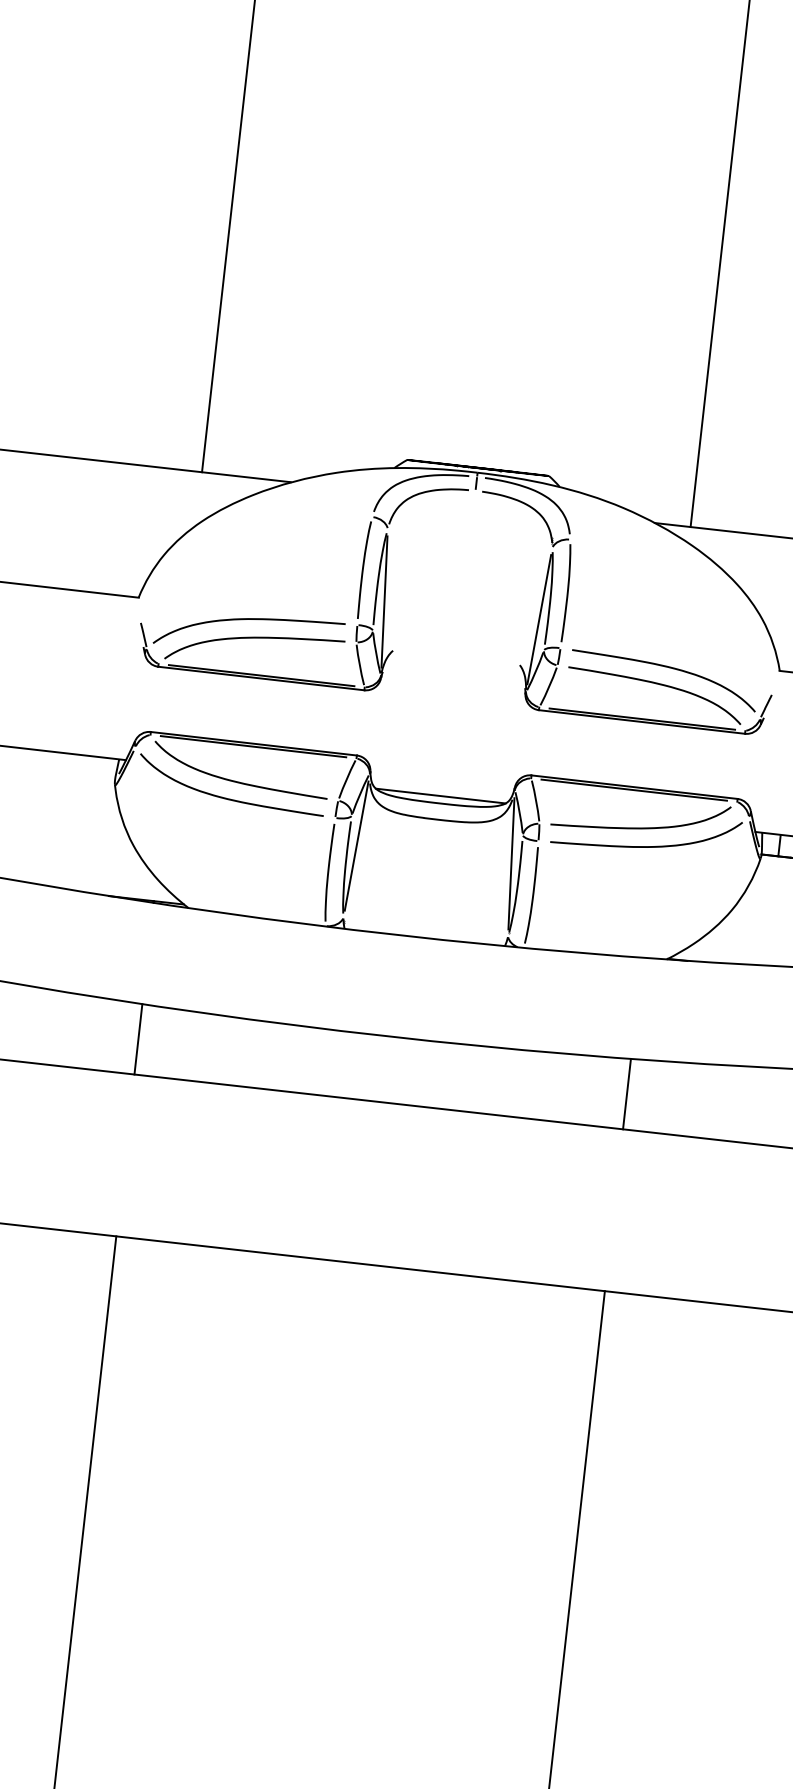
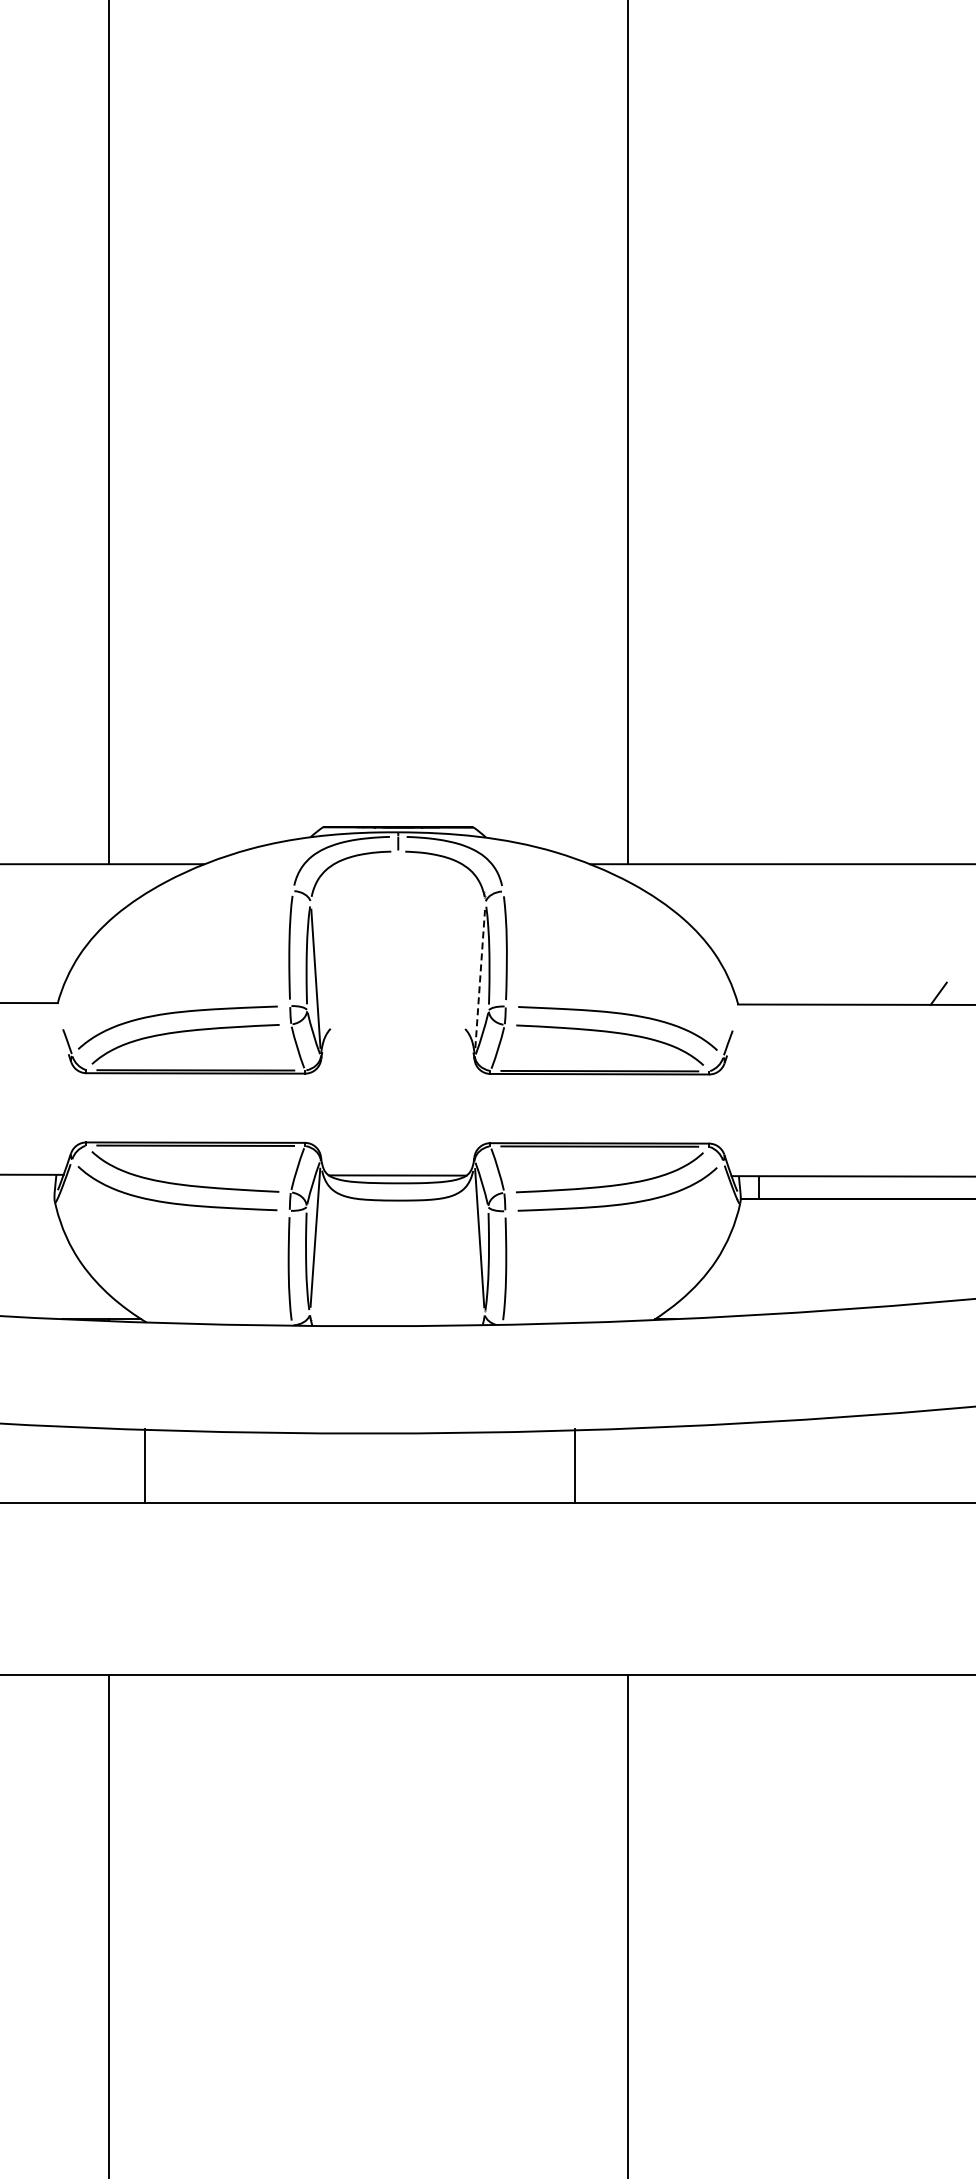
line: (539, 619) -> (480, 978), solid -> dashed
line: (138, 1038) -> (145, 1465), moved
line: (626, 1093) -> (574, 1465), moved

